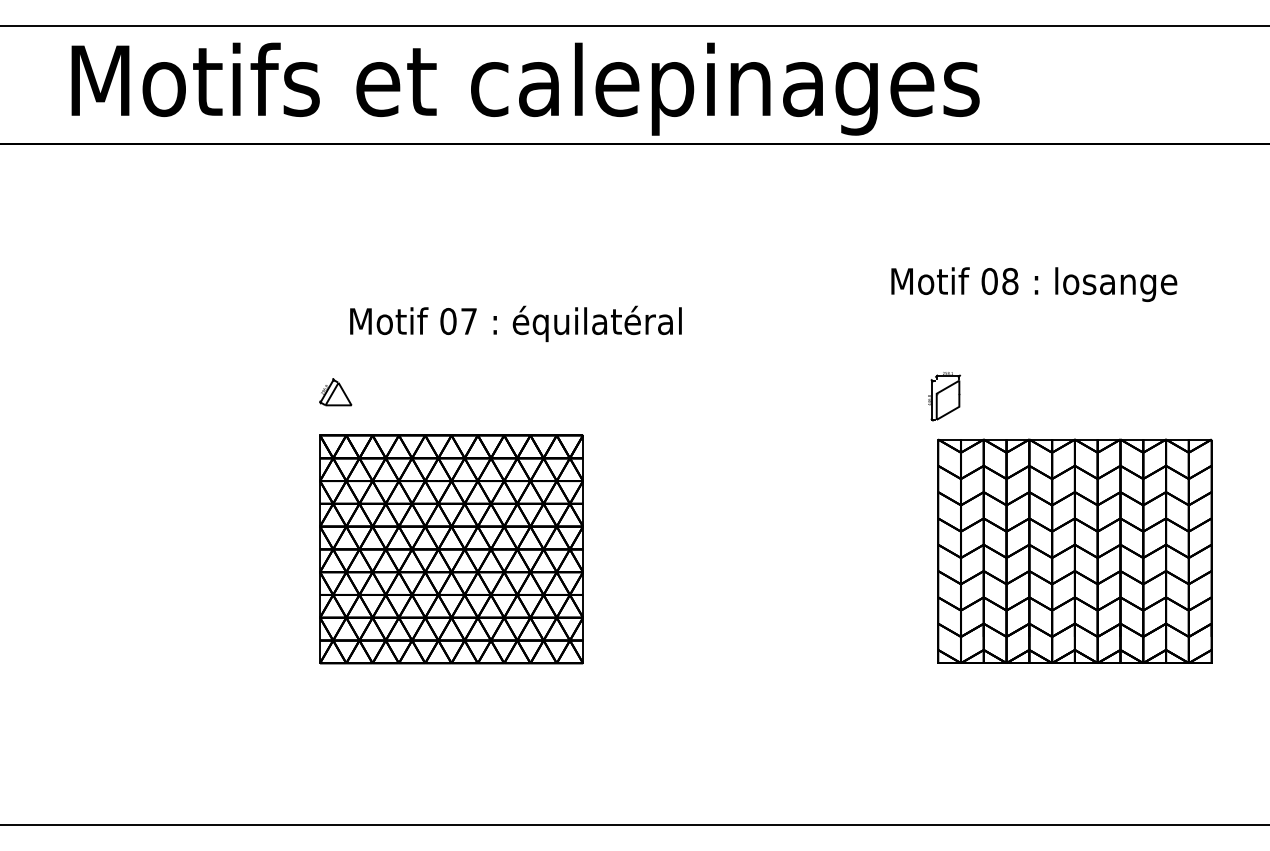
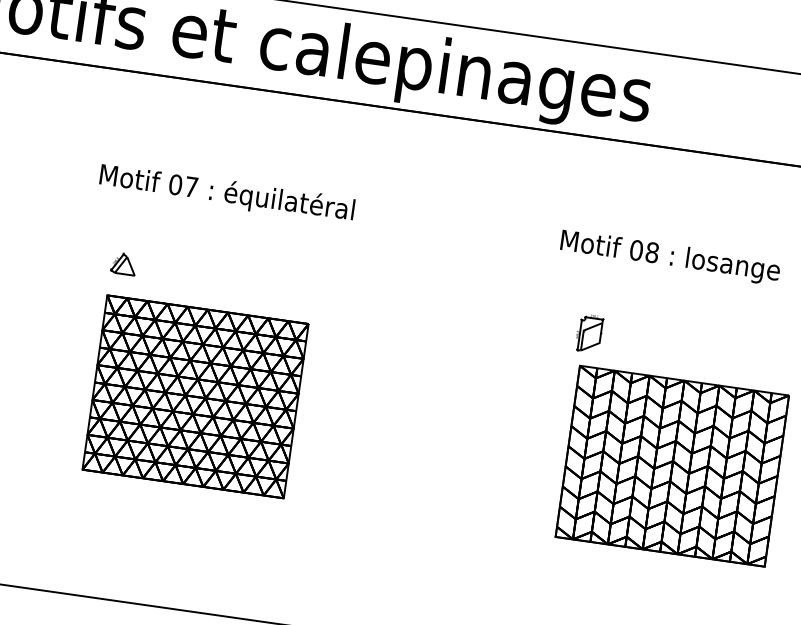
text: (515, 323) -> (226, 193), moved

